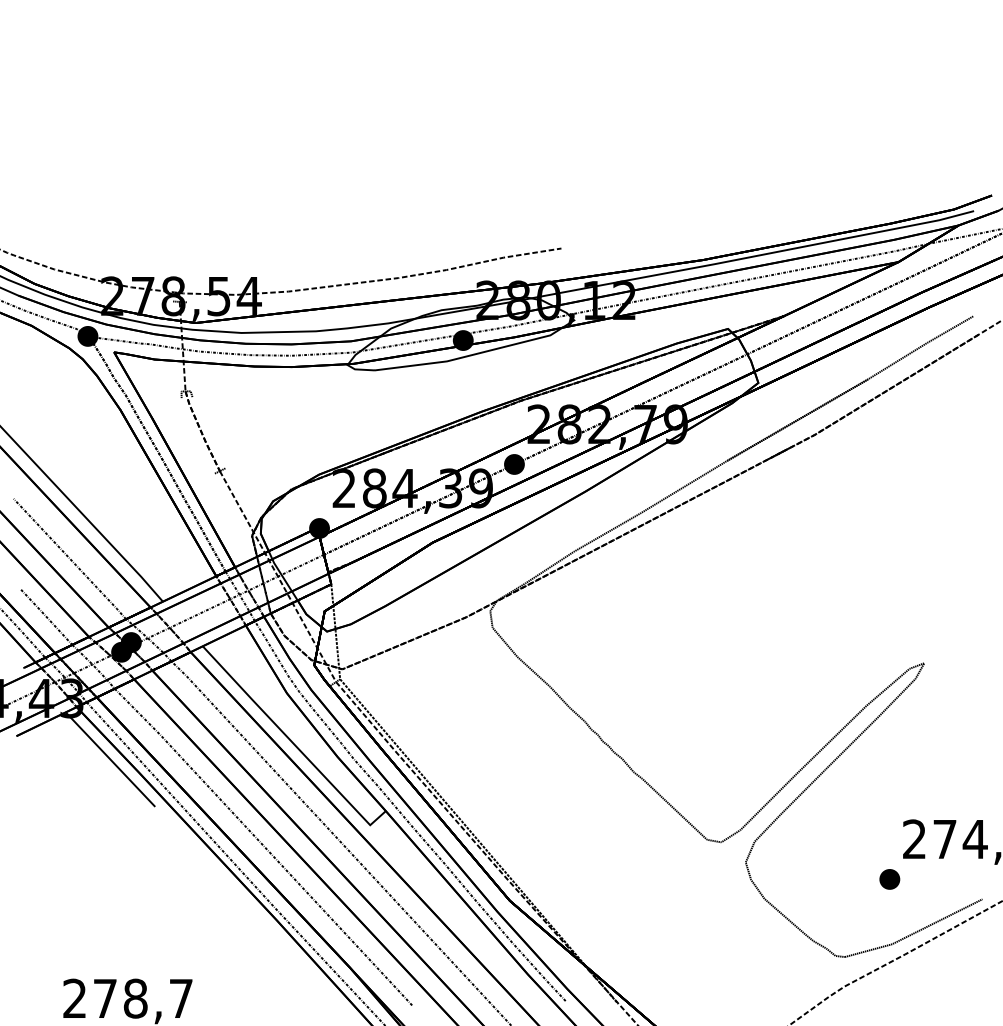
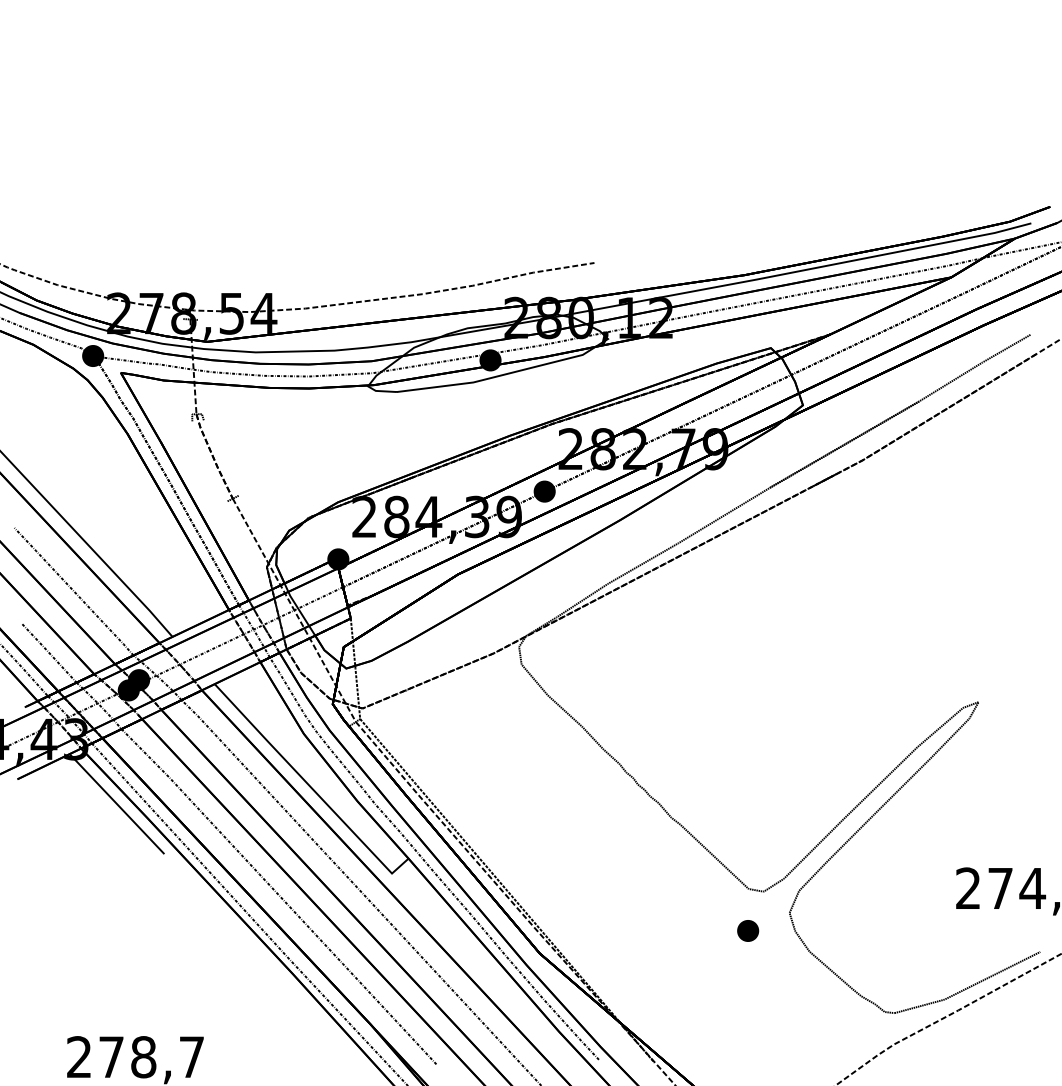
part: (890, 878) -> (748, 930), moved

